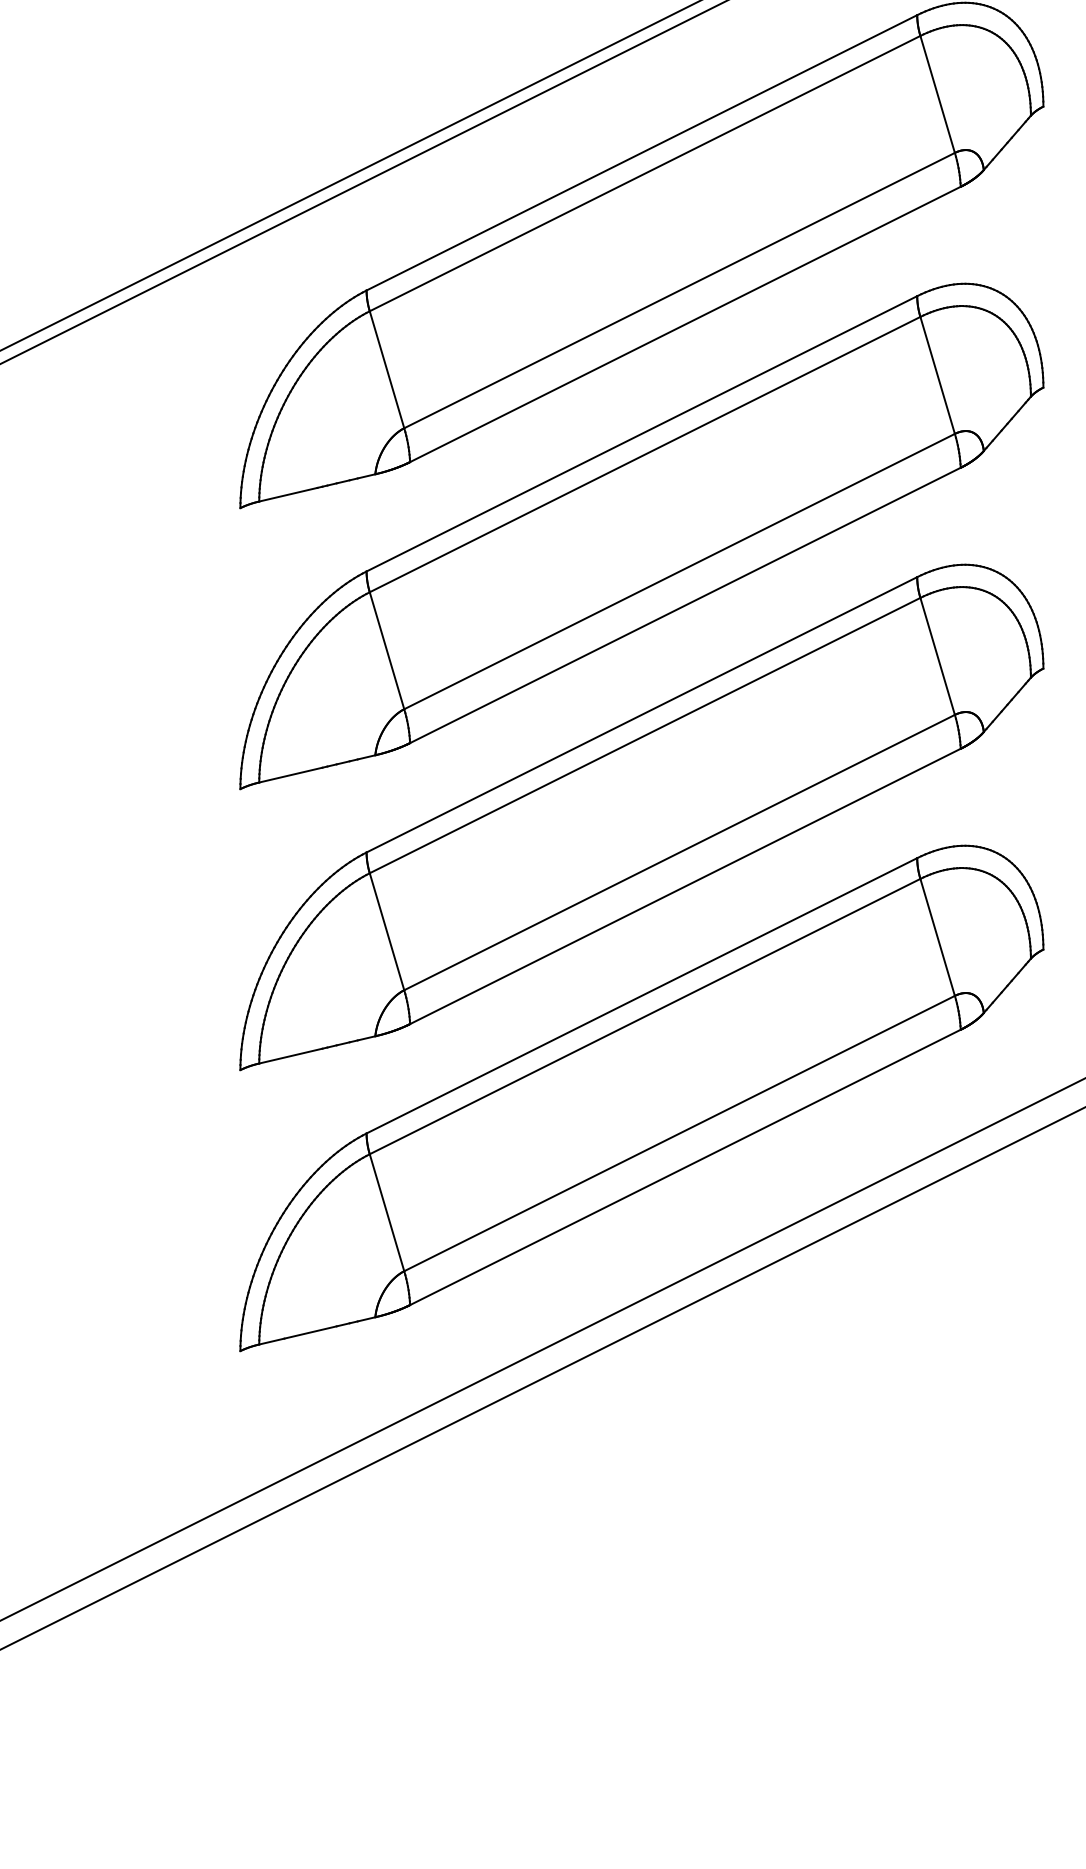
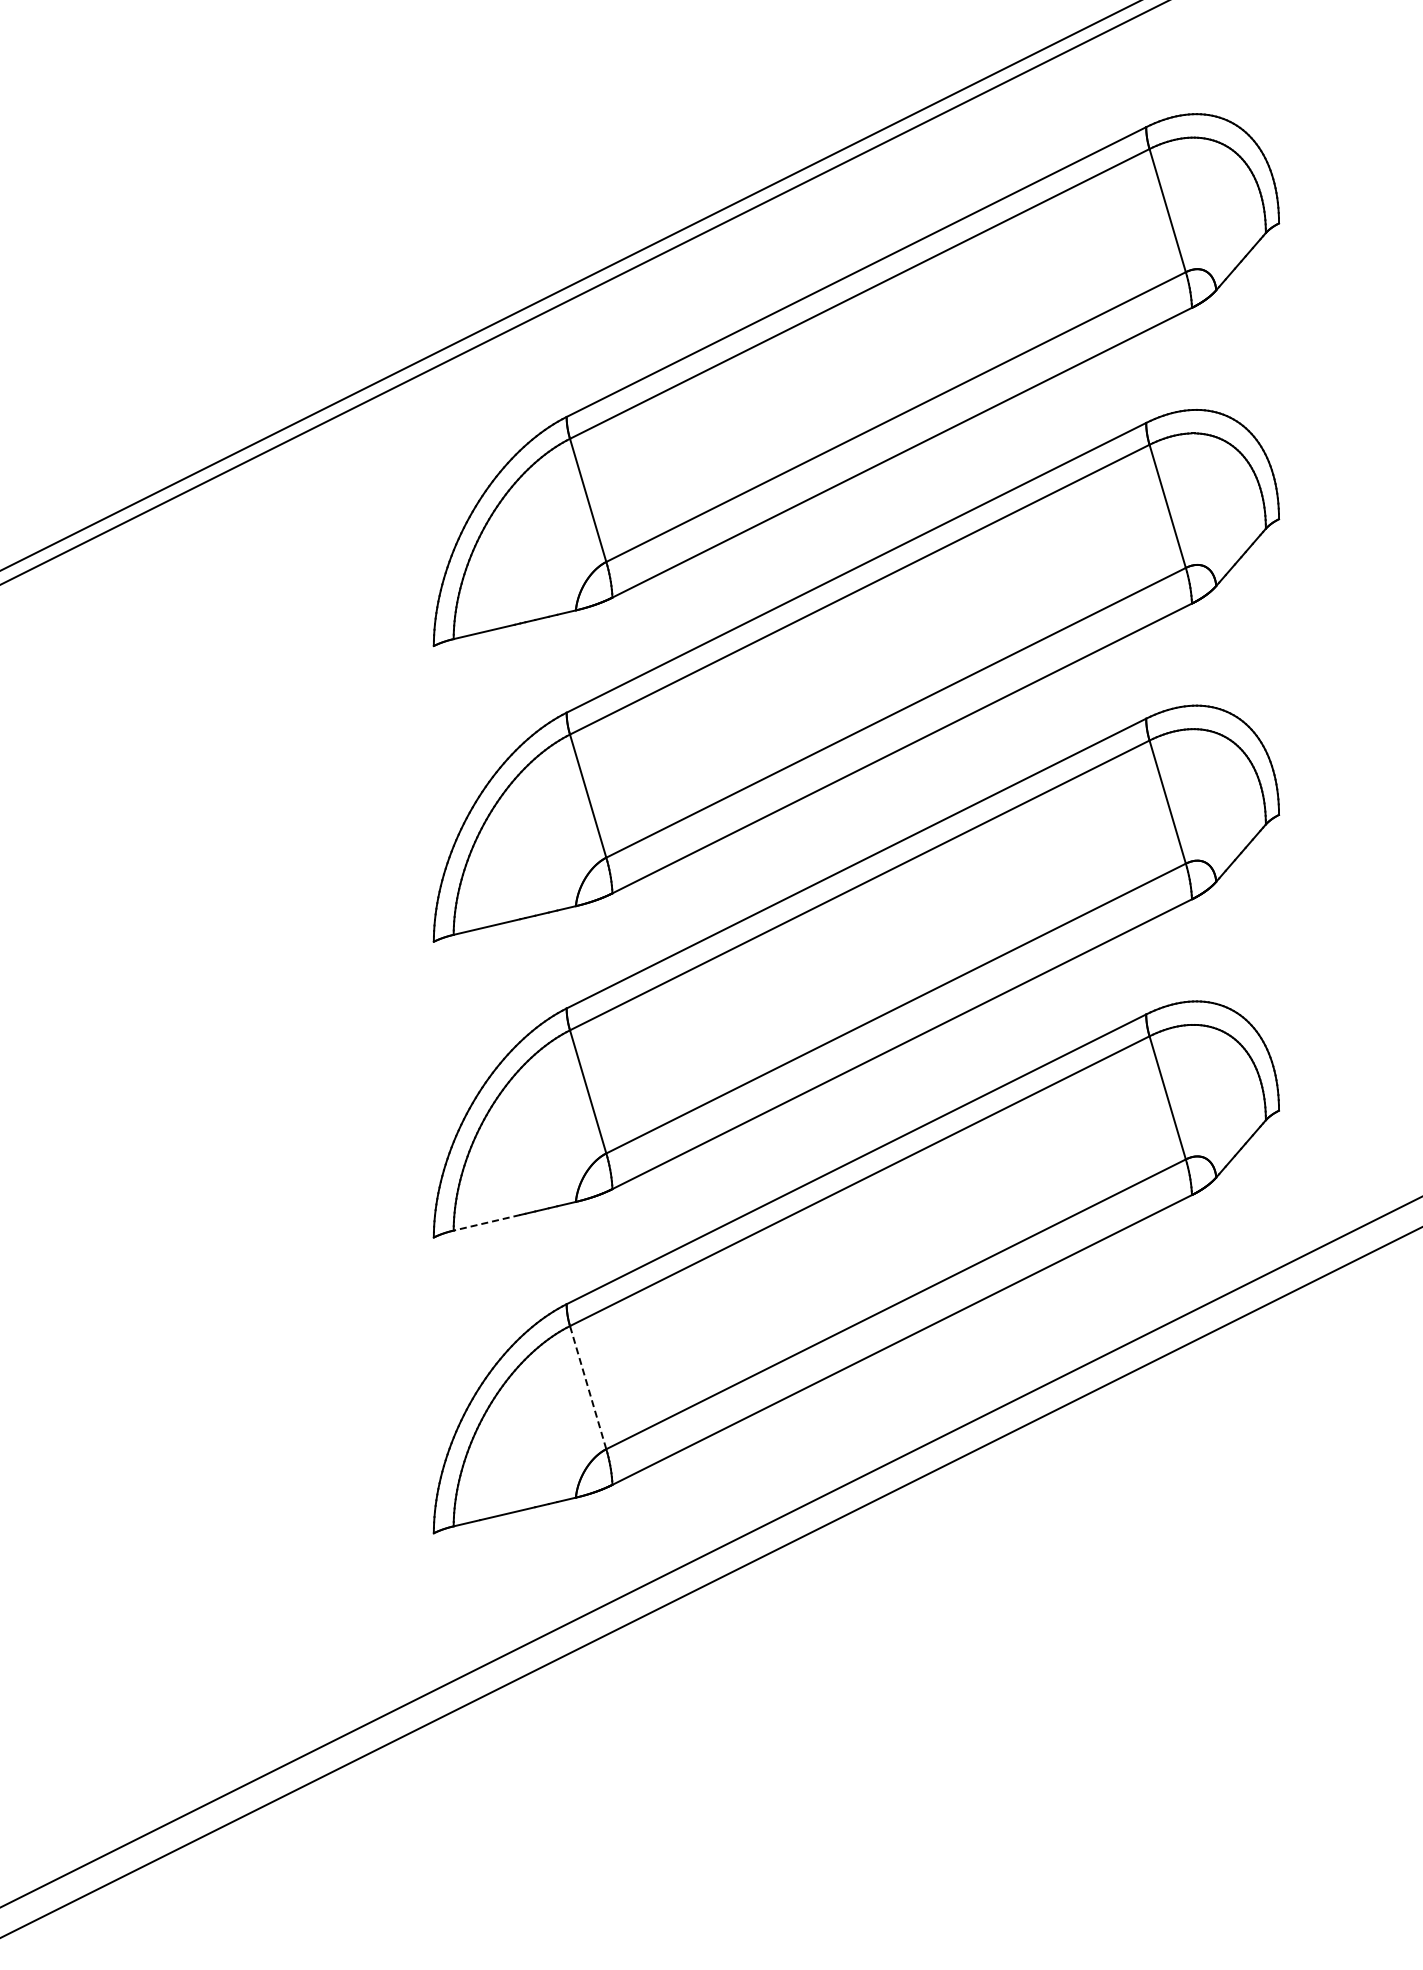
line: (290, 1055) -> (486, 1222), solid -> dashed
line: (387, 1212) -> (588, 1387), solid -> dashed

